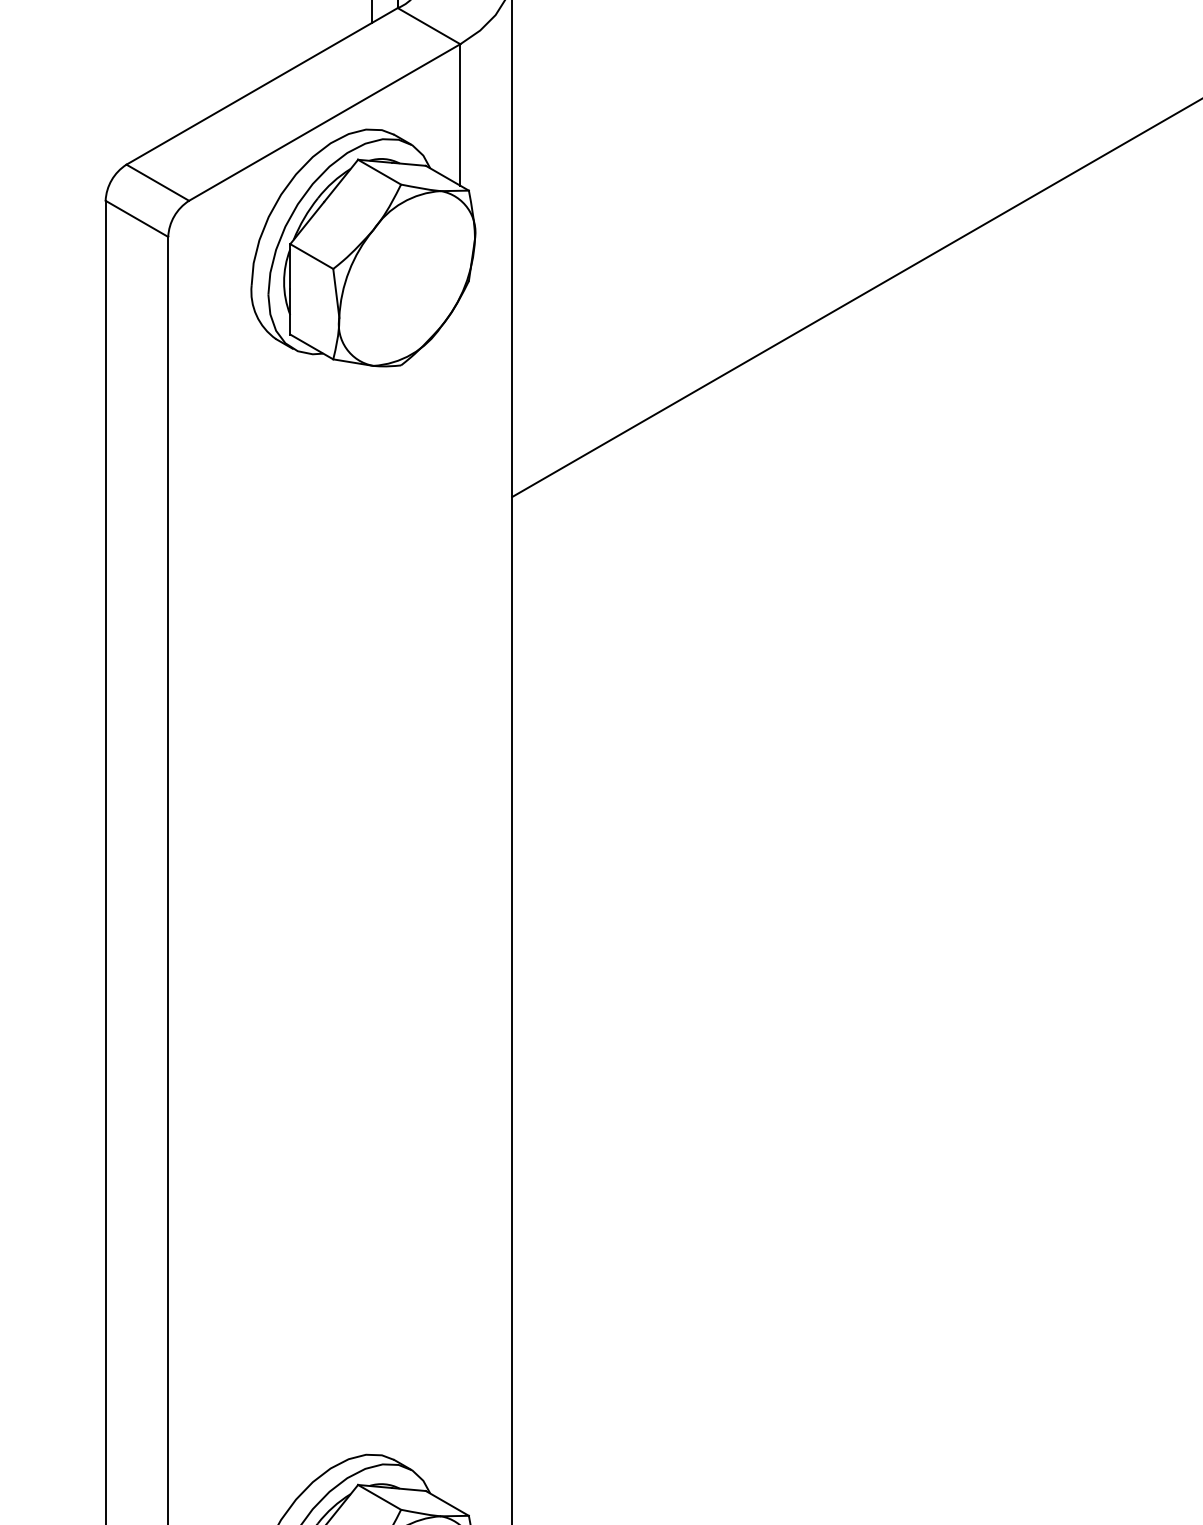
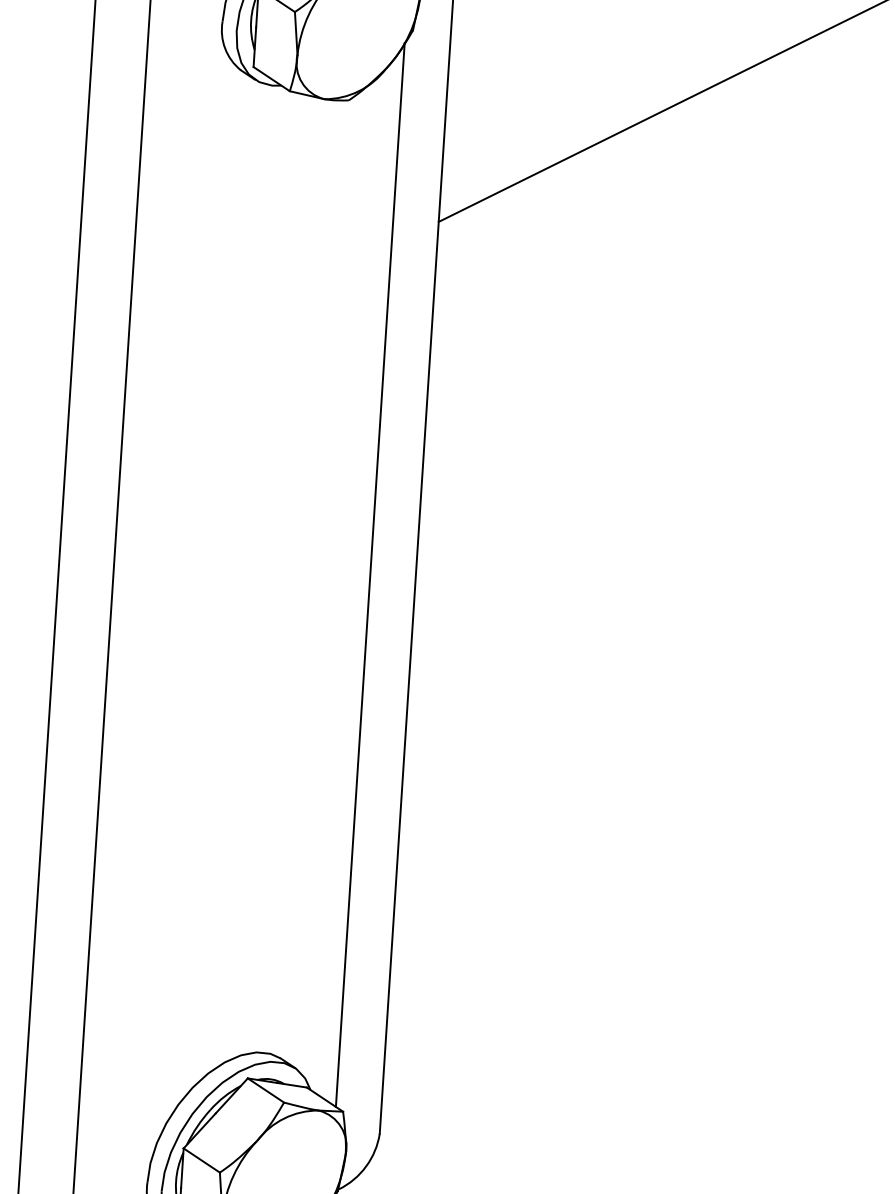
line: (460, 903) -> (370, 574), added

